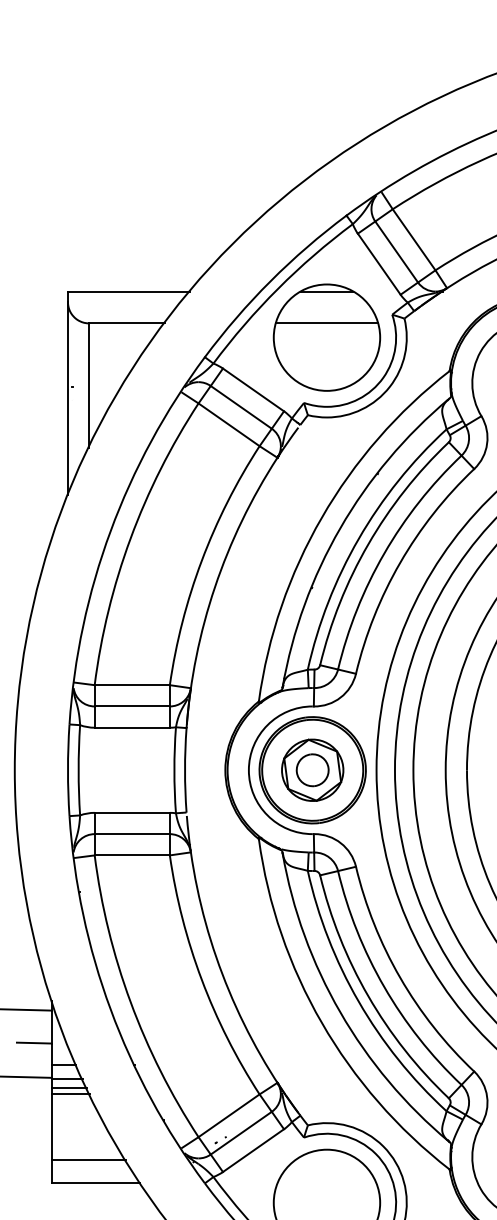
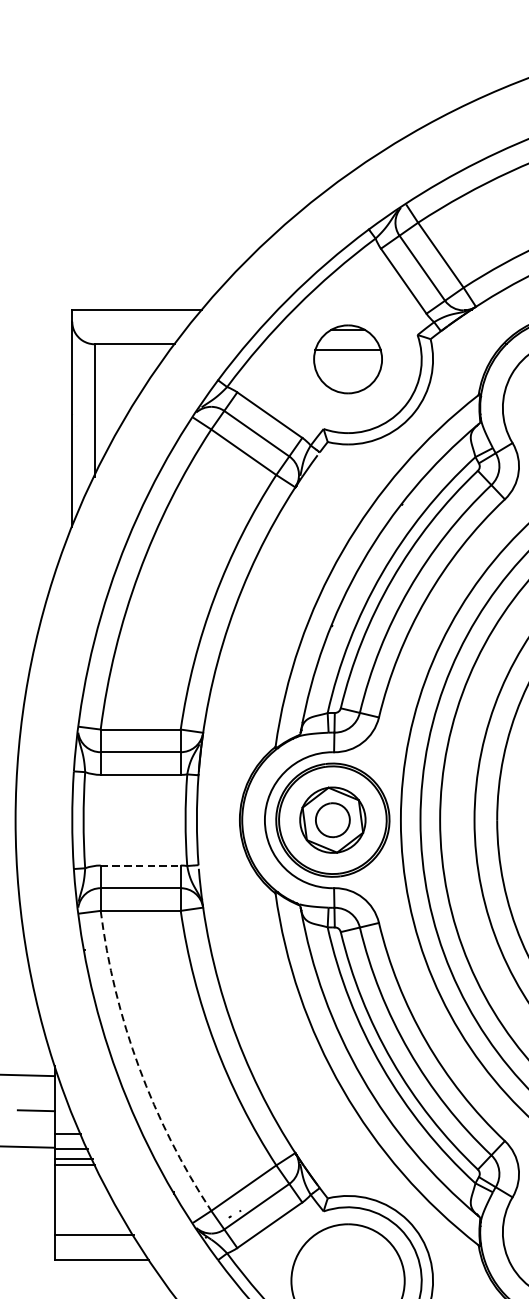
part: (326, 337) -> (347, 359), size x0.6
line: (132, 812) -> (140, 865), solid -> dashed
arc: (130, 1002) -> (138, 1067), solid -> dashed

